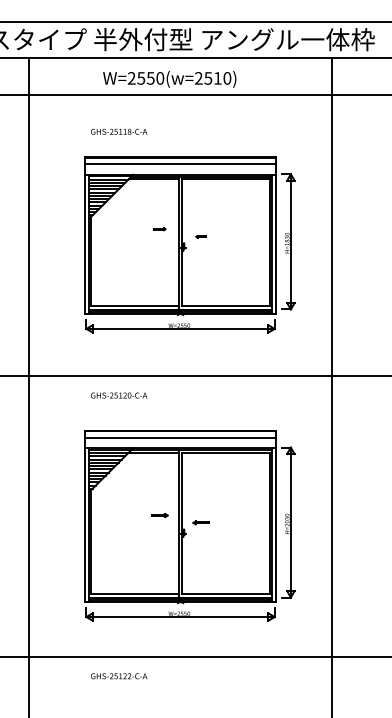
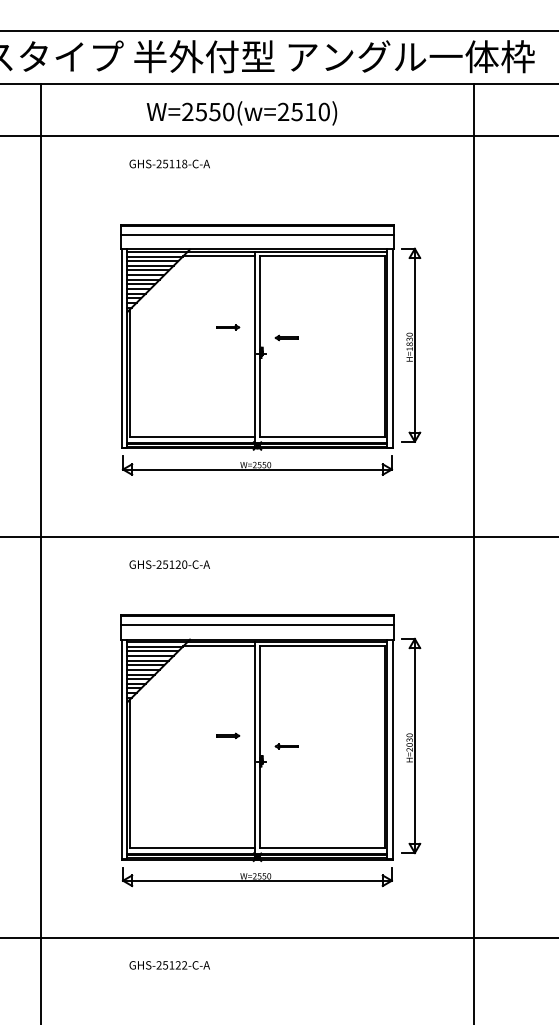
text: (119, 131) -> (170, 163), moved
part: (159, 228) -> (227, 326), size x1.43
part: (200, 236) -> (285, 337), size x1.67

